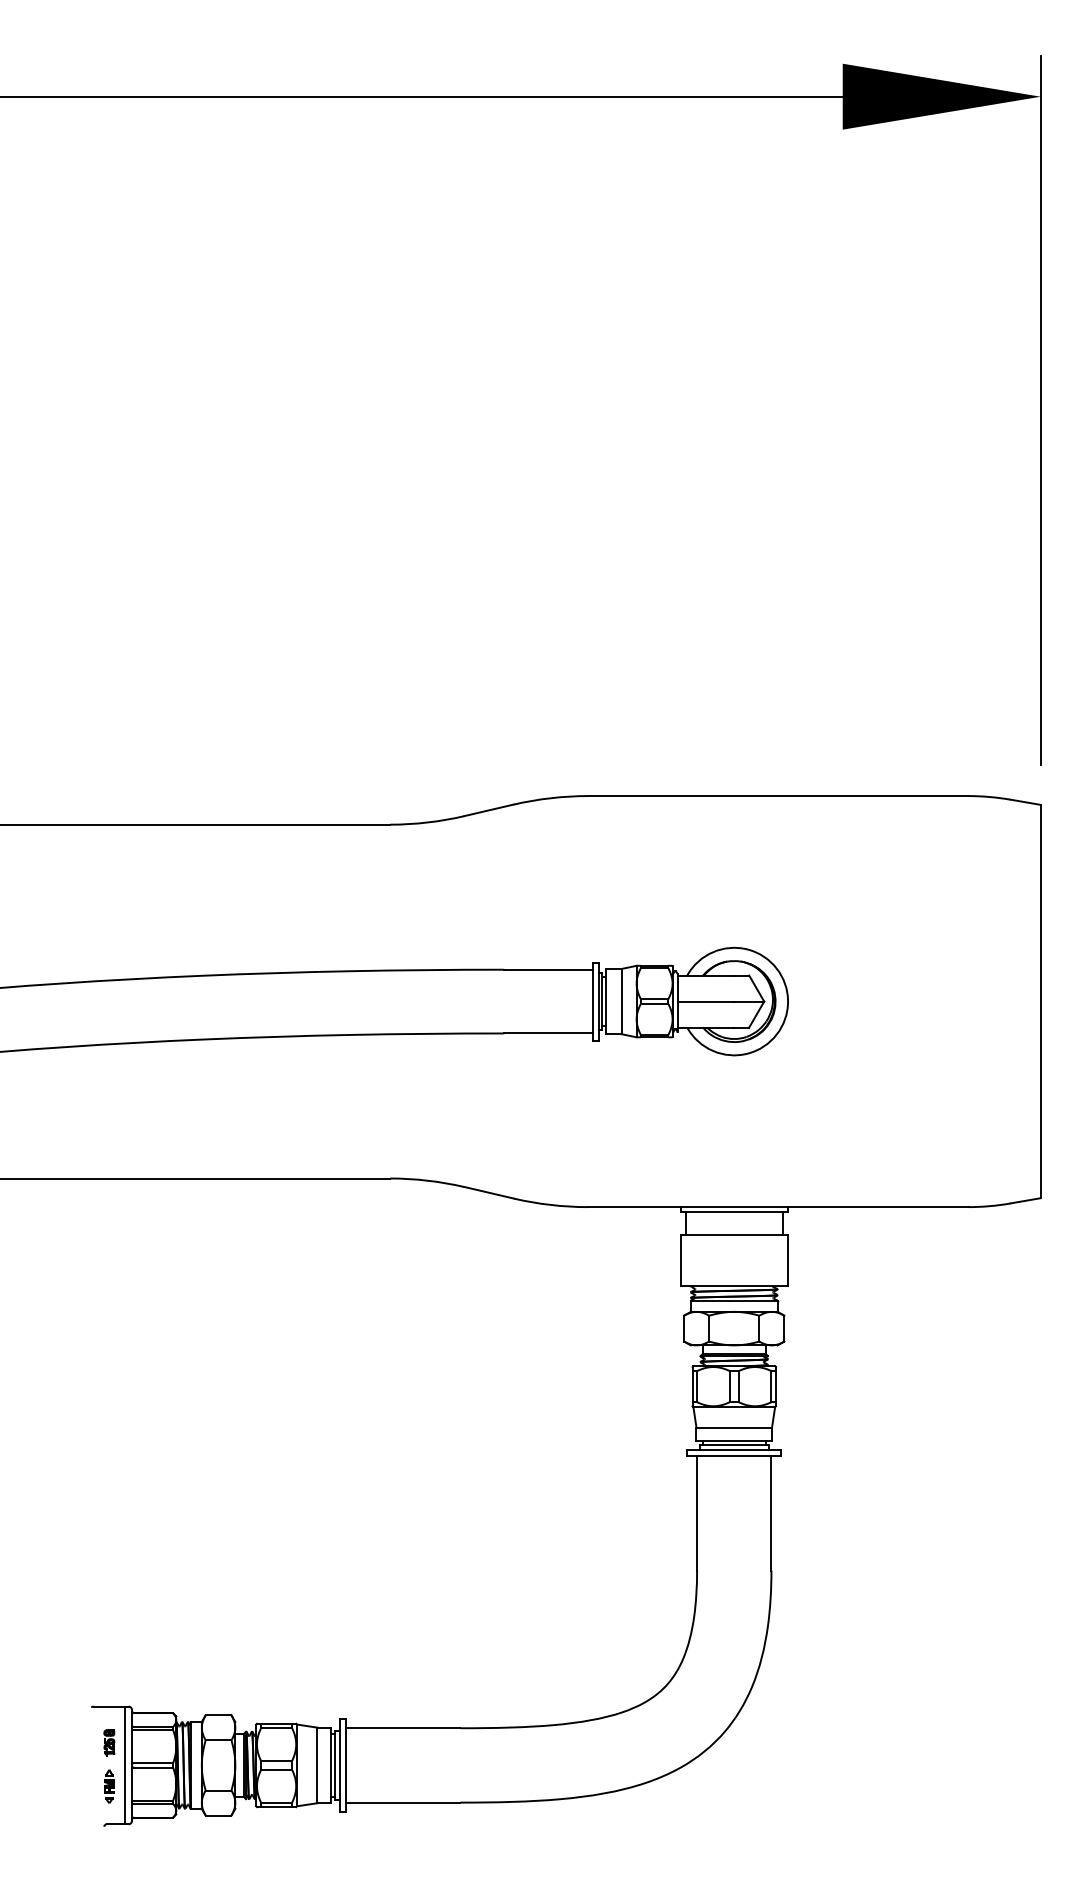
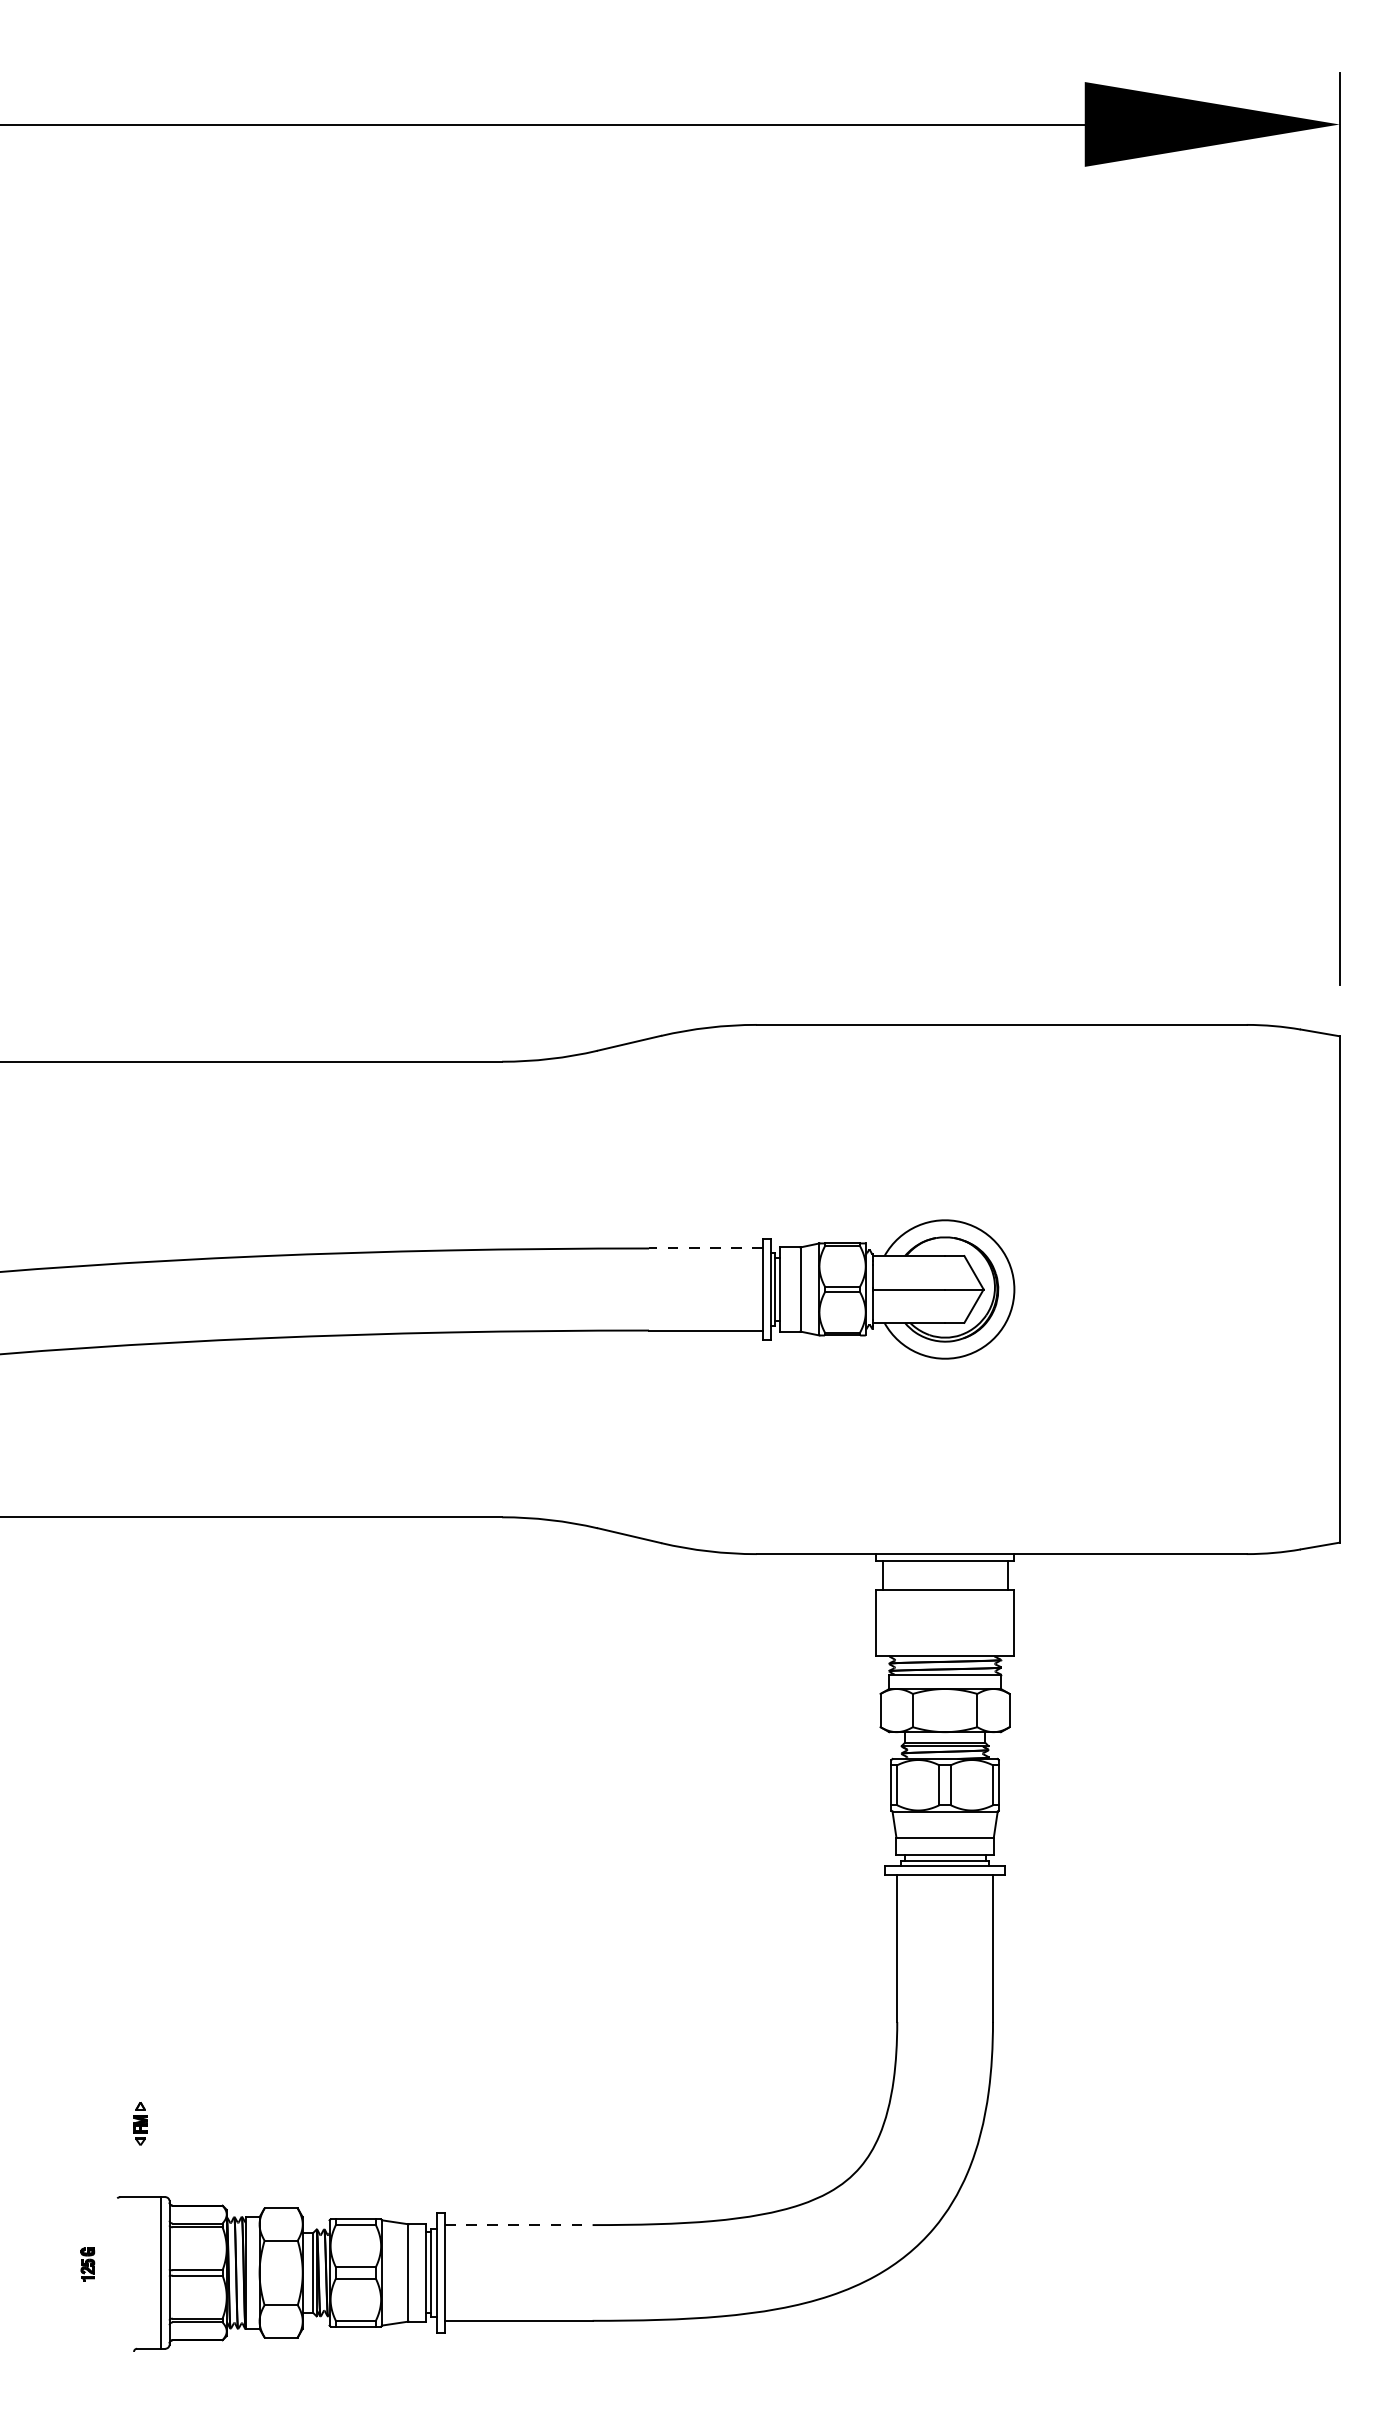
line: (547, 969) -> (704, 1248), solid -> dashed
line: (403, 1728) -> (519, 2225), solid -> dashed
part: (109, 1742) -> (87, 2264), moved
part: (109, 1786) -> (140, 2123), moved

